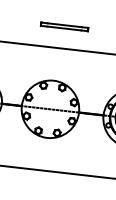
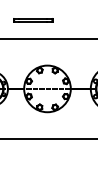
line: (64, 25) -> (33, 19), moved

